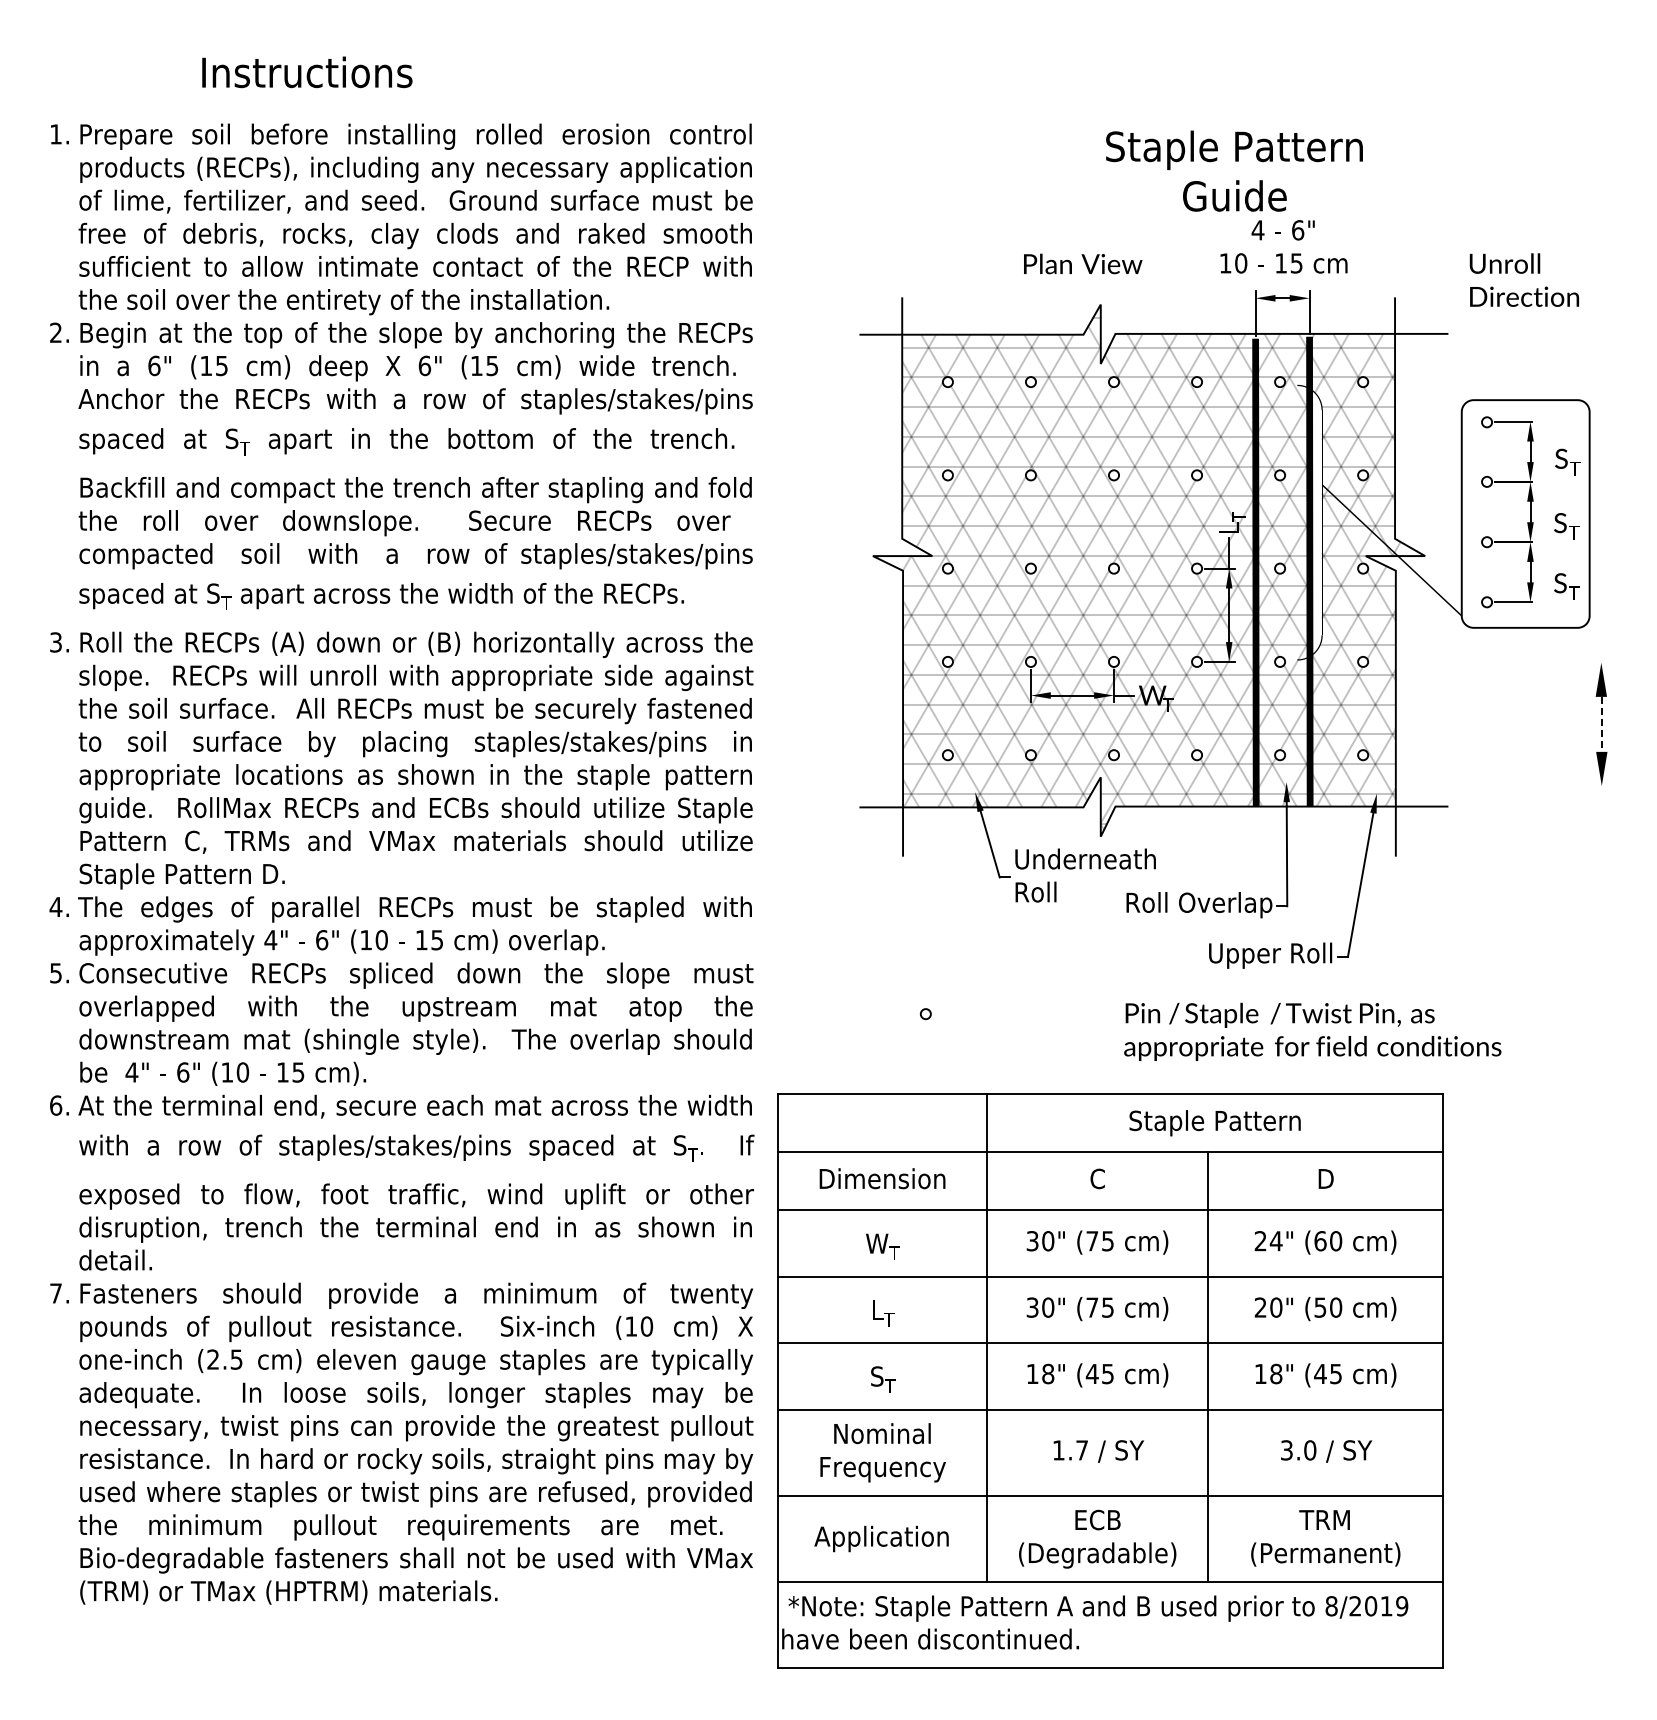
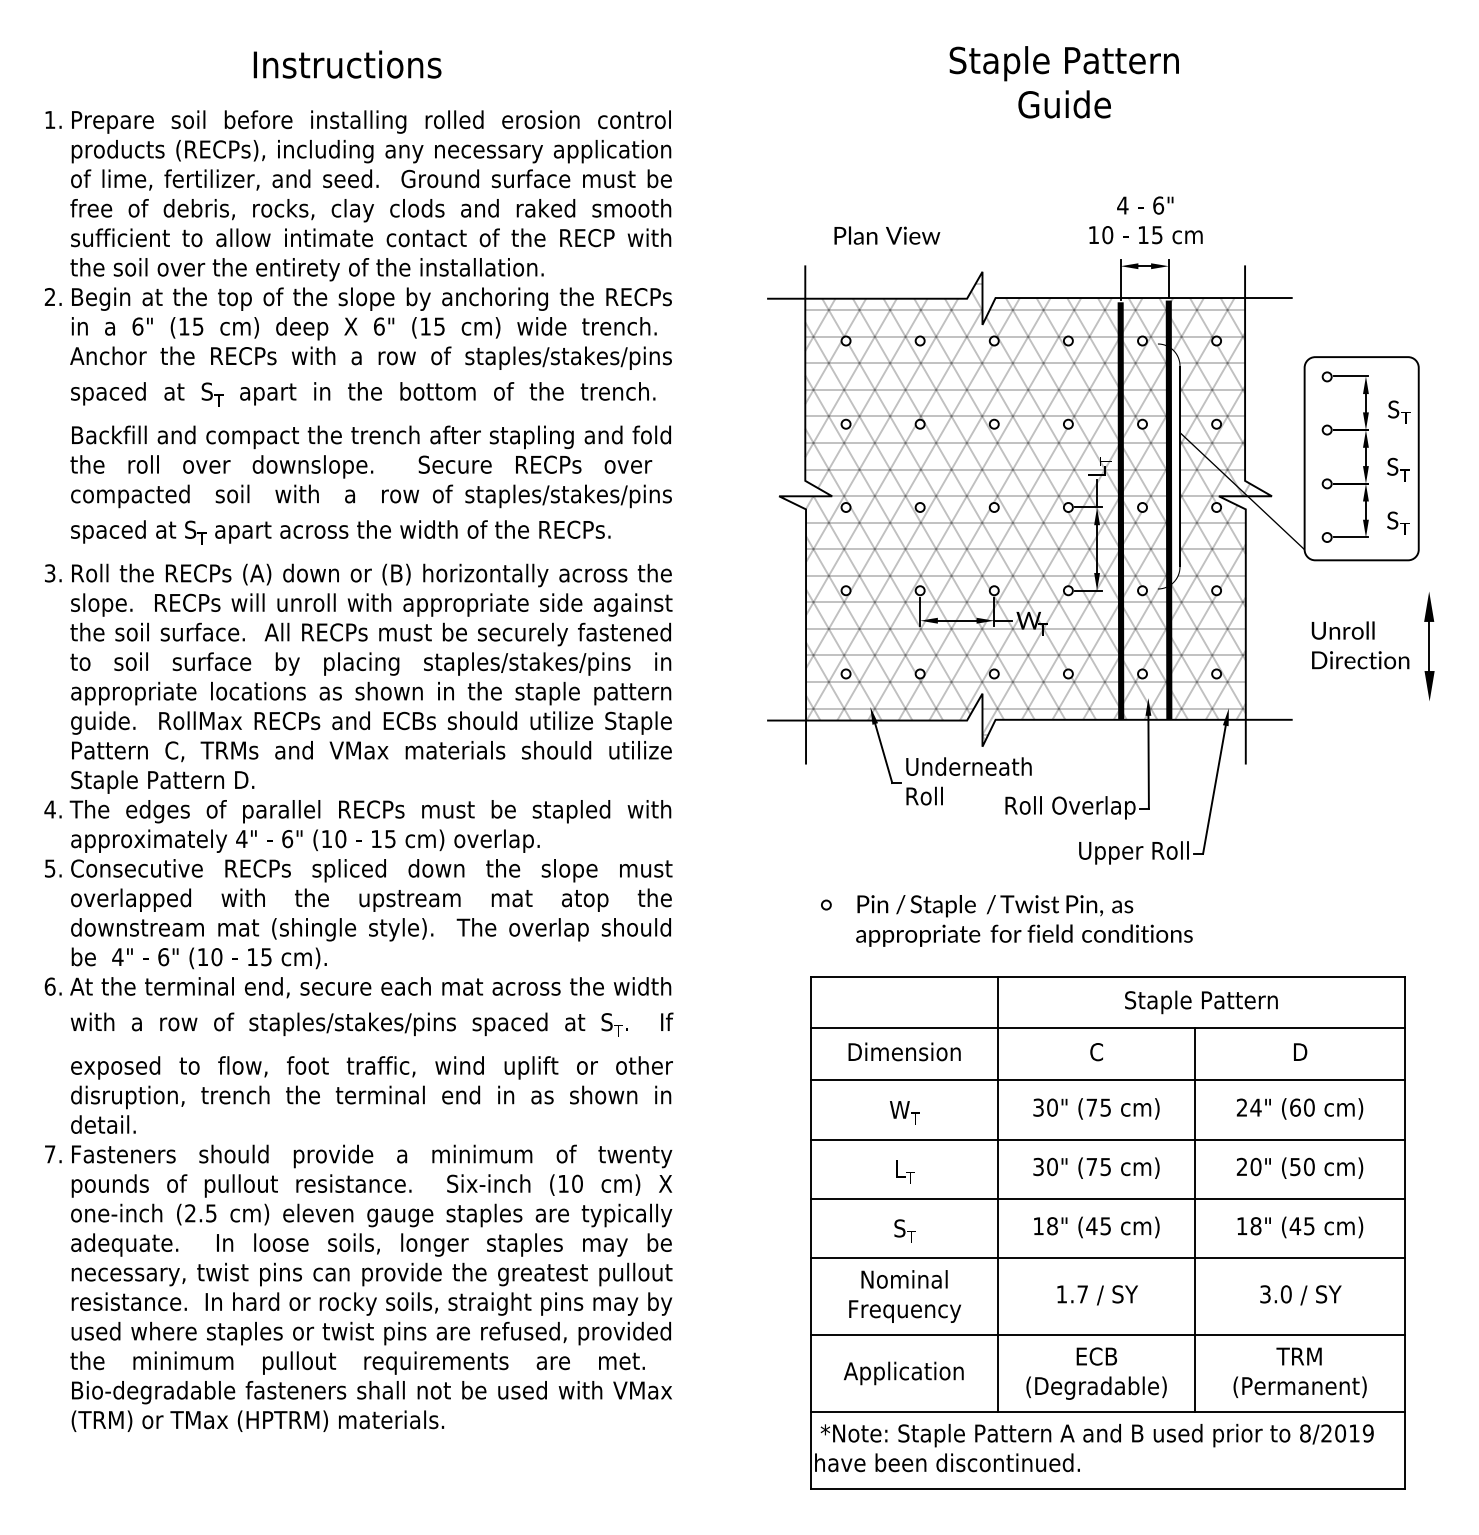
text: (307, 72) -> (347, 64), moved
text: (1234, 170) -> (1064, 81), moved
text: (1083, 263) -> (887, 235), moved
text: (1524, 279) -> (1360, 644), moved
line: (1601, 724) -> (1429, 646), dashed -> solid
text: (1312, 1031) -> (1024, 920), moved
part: (1110, 1380) -> (1108, 1231), moved

